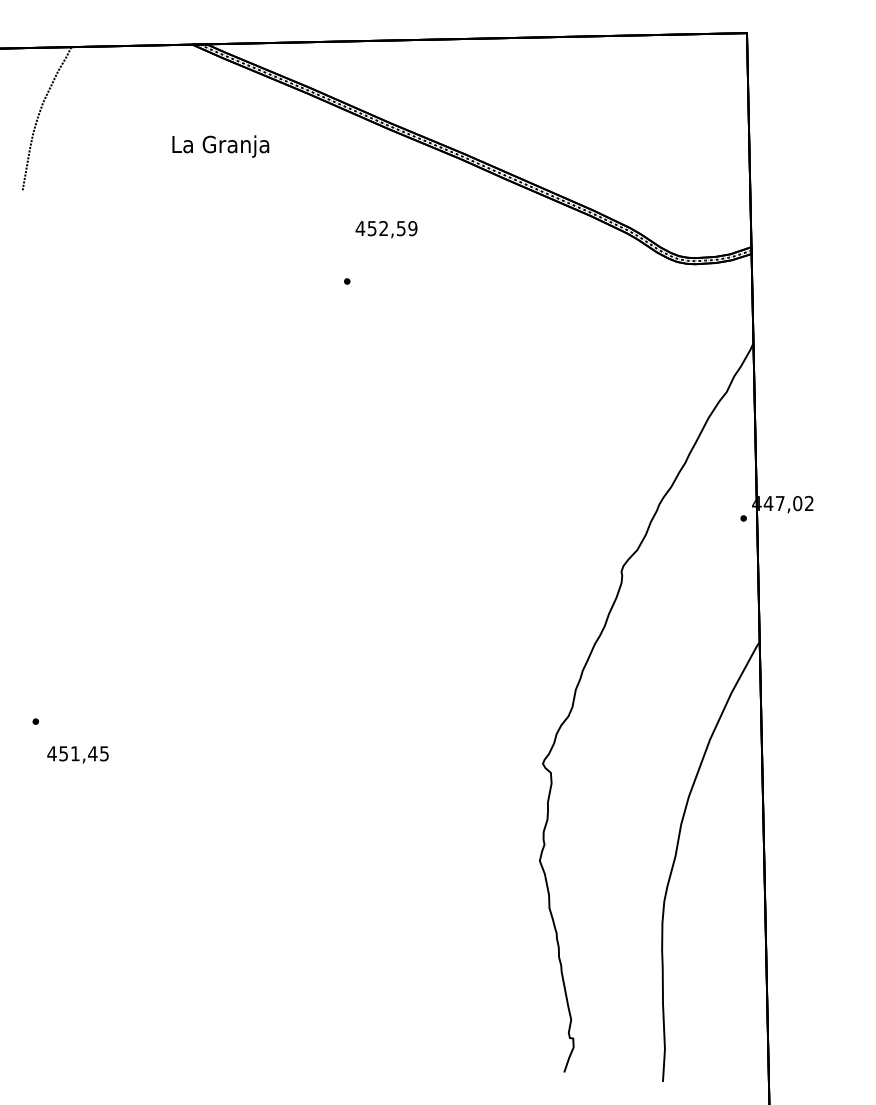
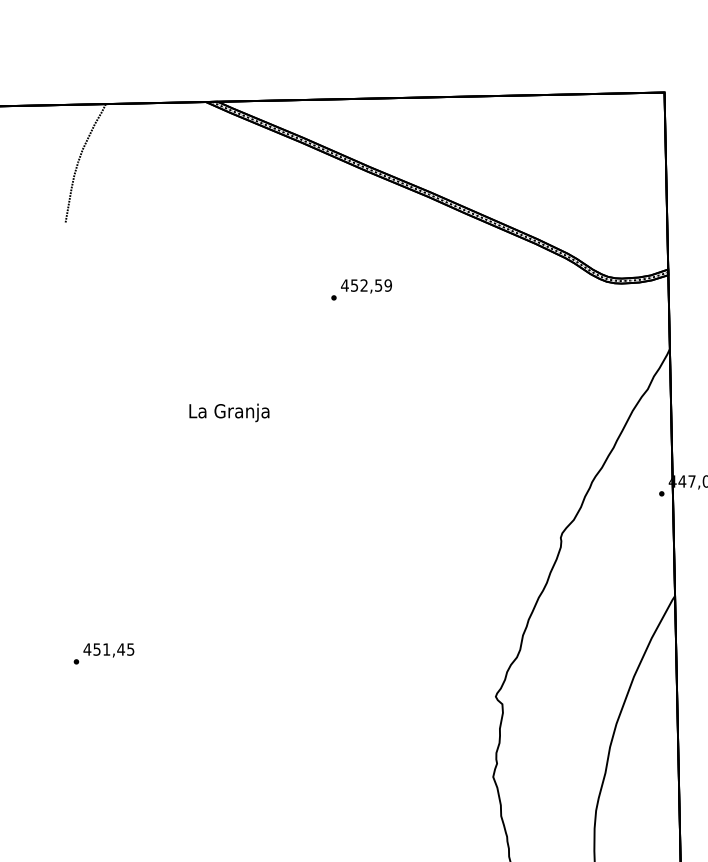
text: (220, 146) -> (229, 412), moved
text: (386, 229) -> (366, 286), moved
text: (77, 754) -> (108, 650), moved

